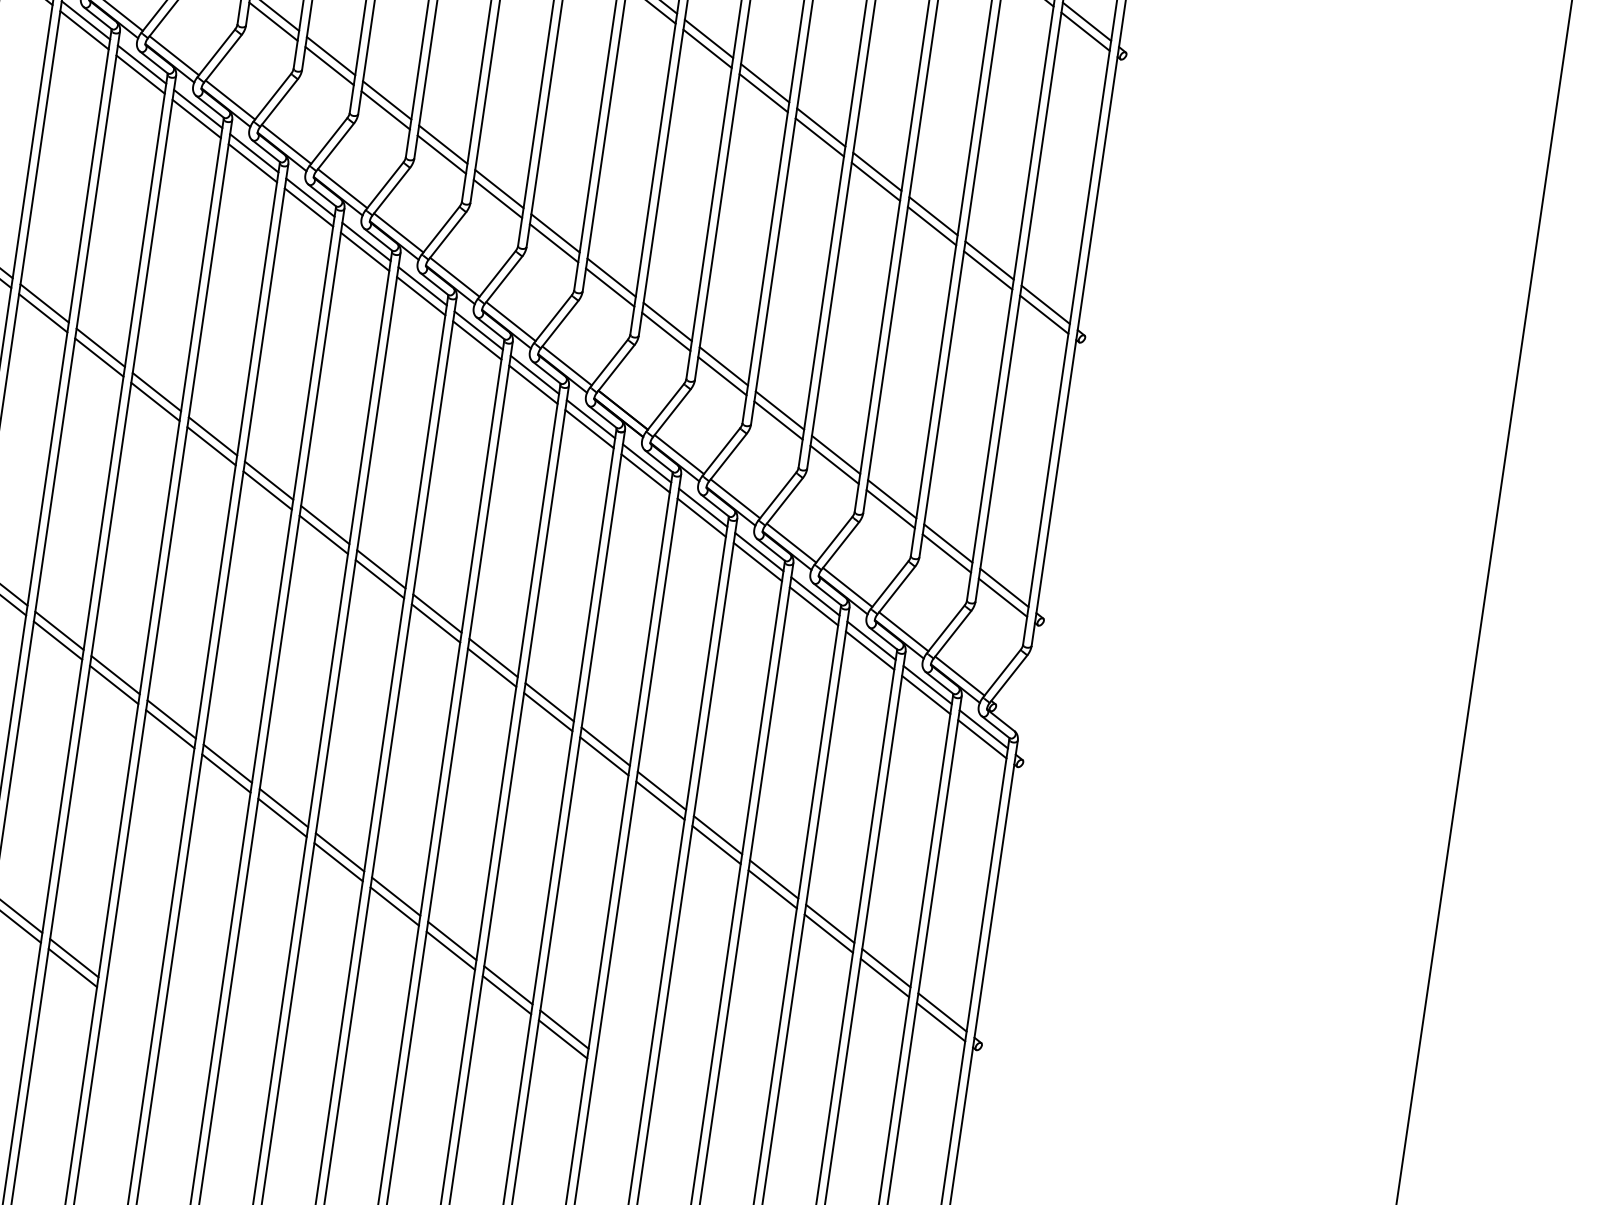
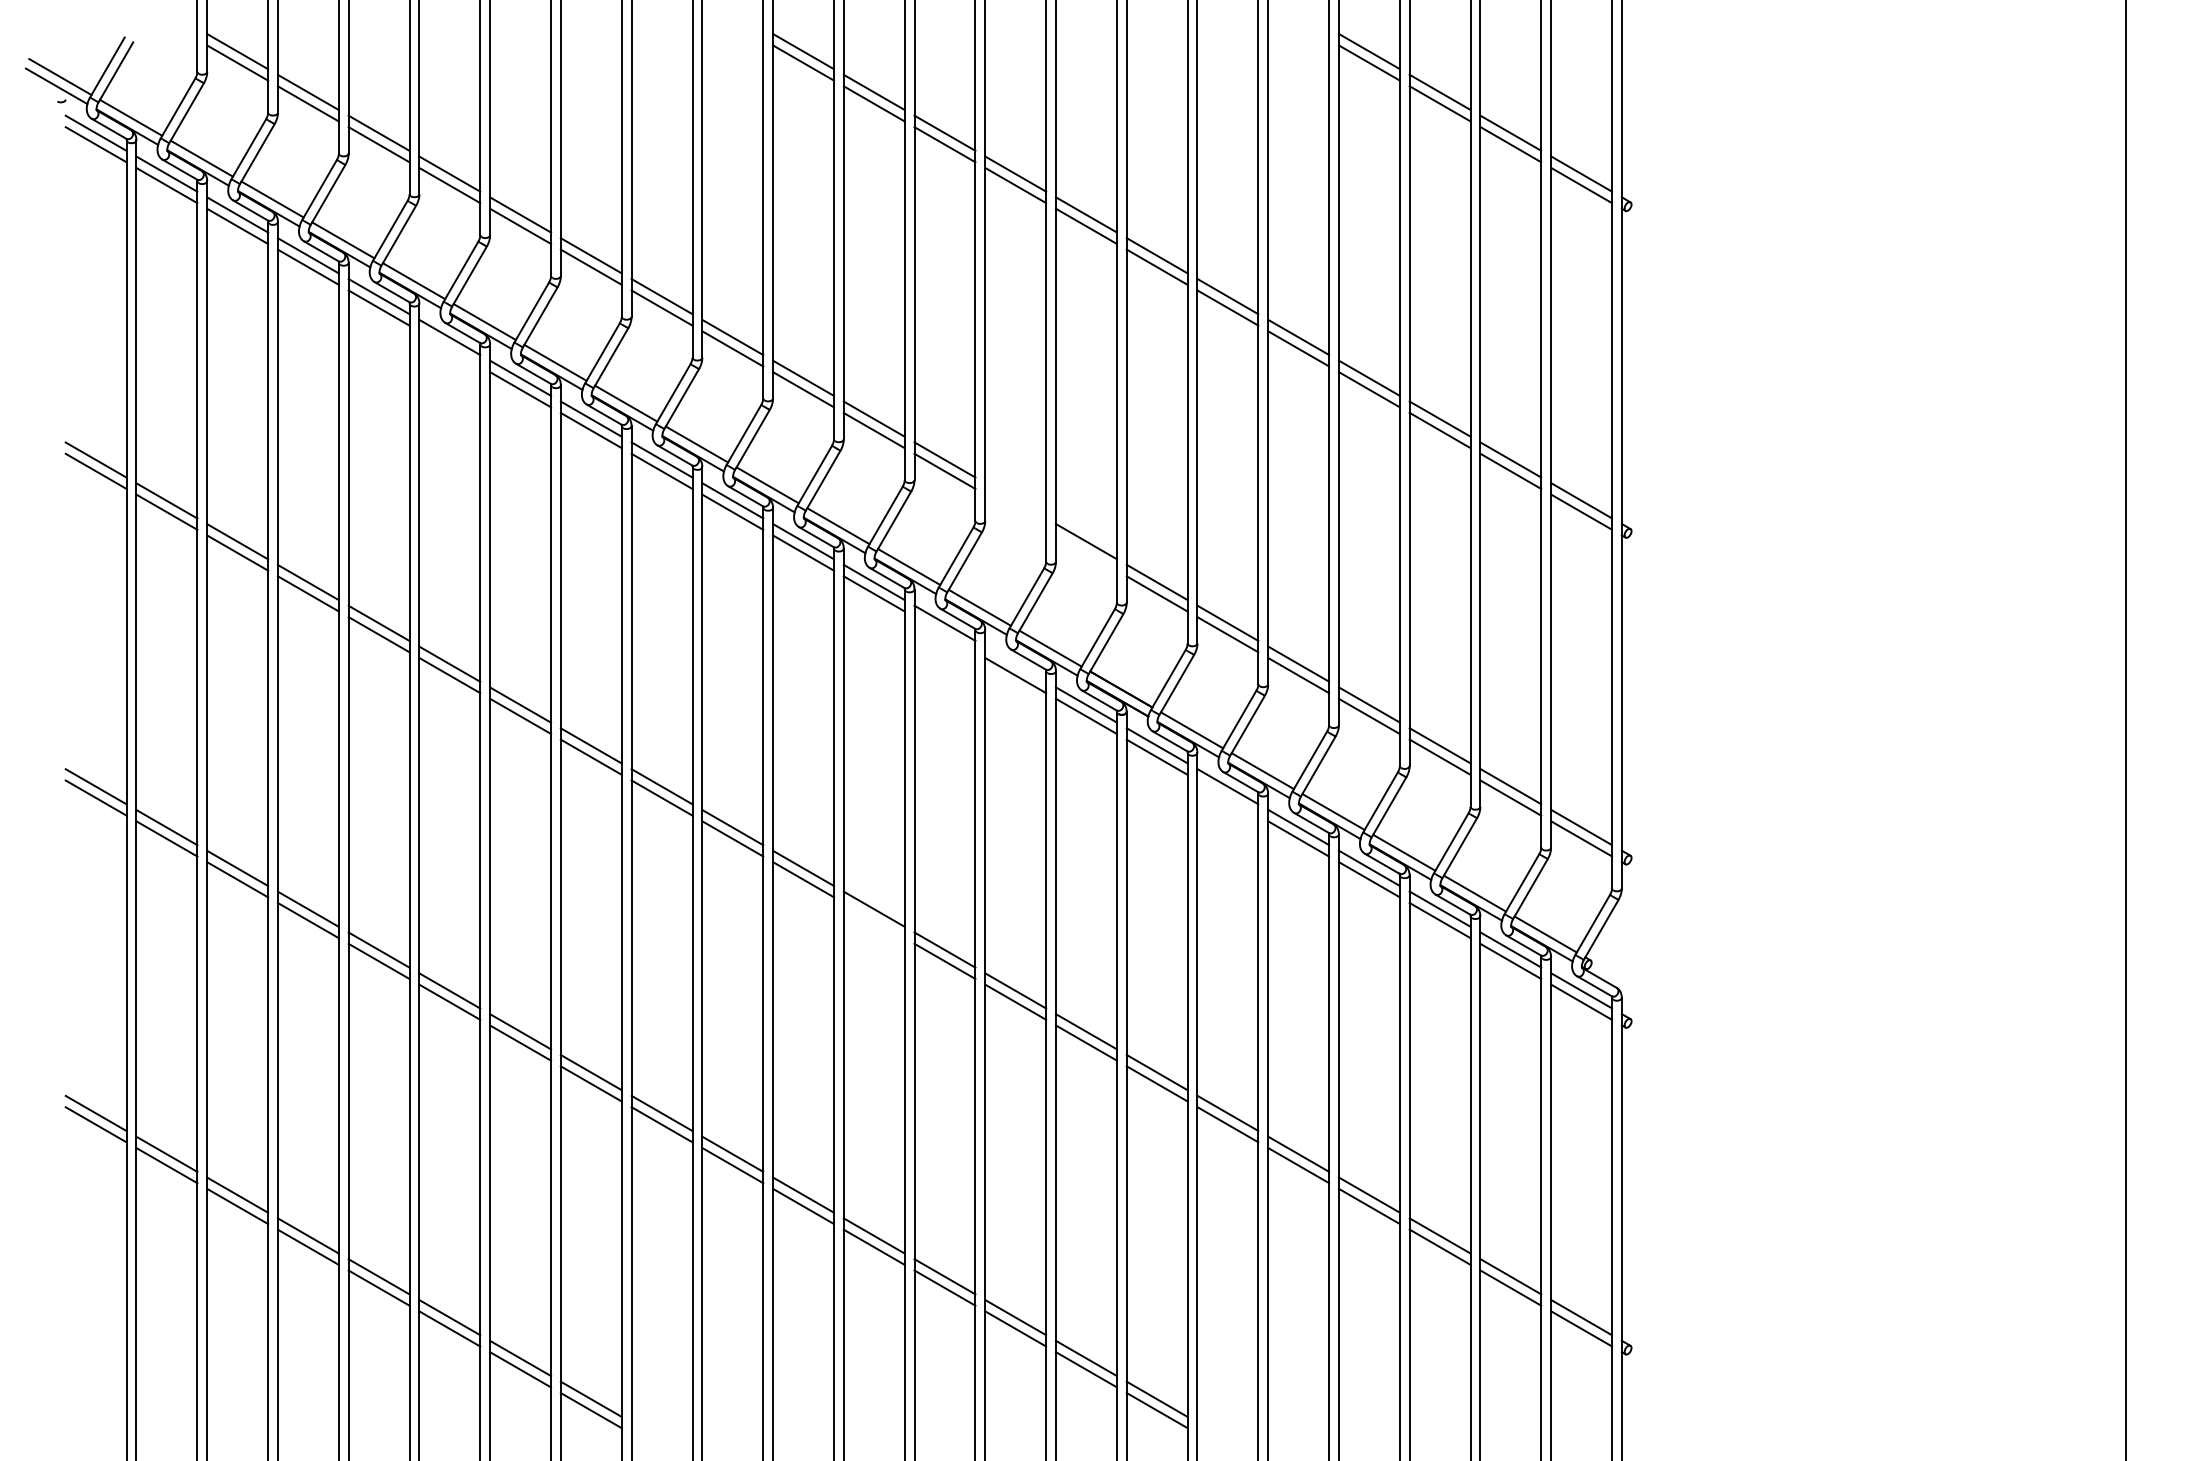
line: (84, 29) -> (449, 348), removed
line: (555, 233) -> (1015, 500), removed
line: (554, 242) -> (1015, 511), removed
line: (609, 287) -> (1085, 552), removed
line: (476, 340) -> (944, 634), removed
line: (534, 374) -> (1015, 663), removed
line: (701, 517) -> (1227, 797), removed
line: (379, 579) -> (873, 920), removed

